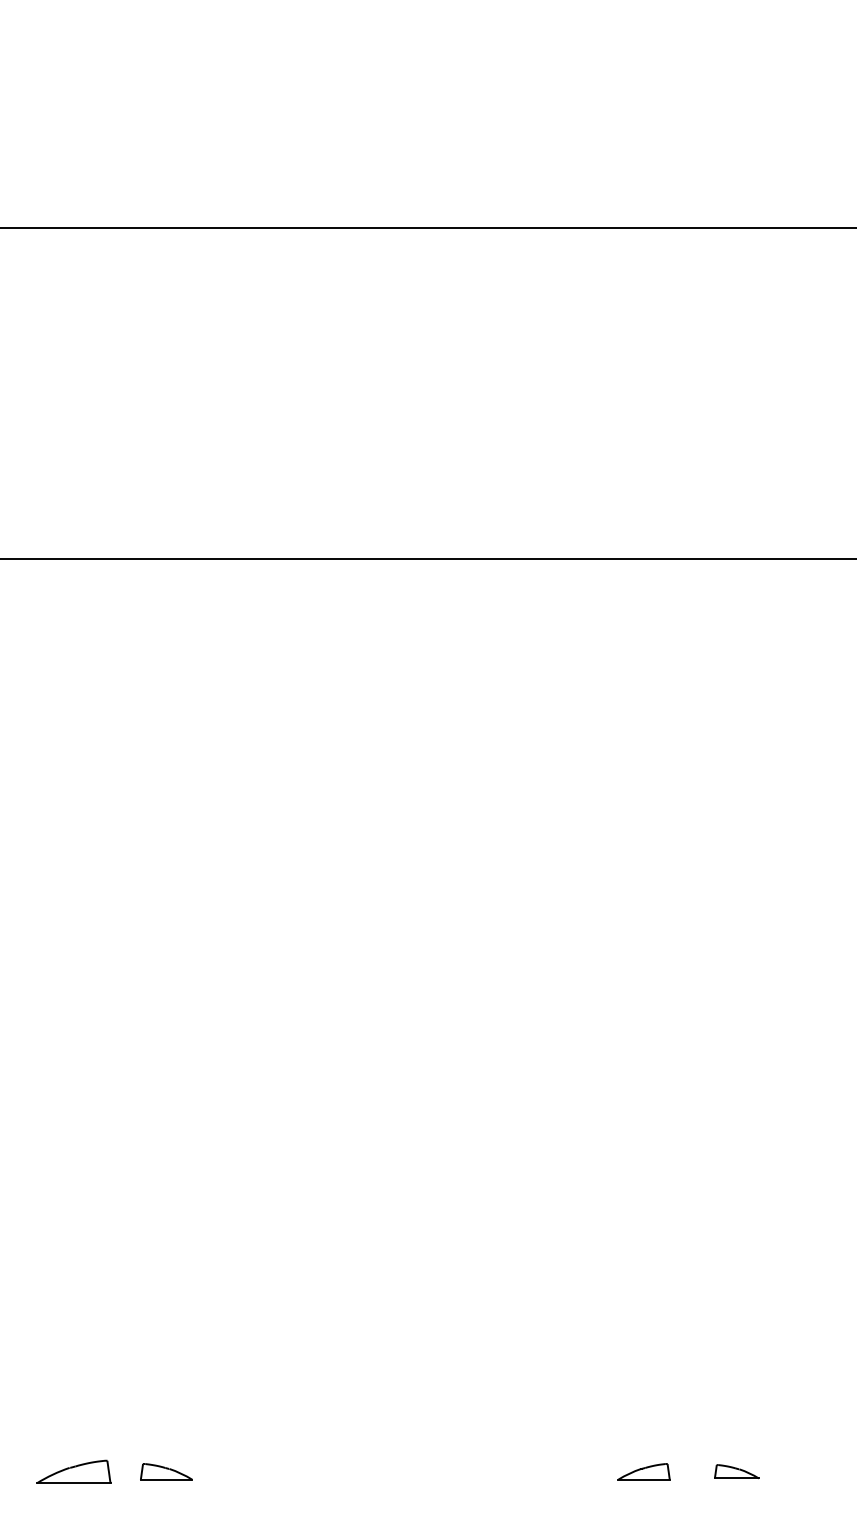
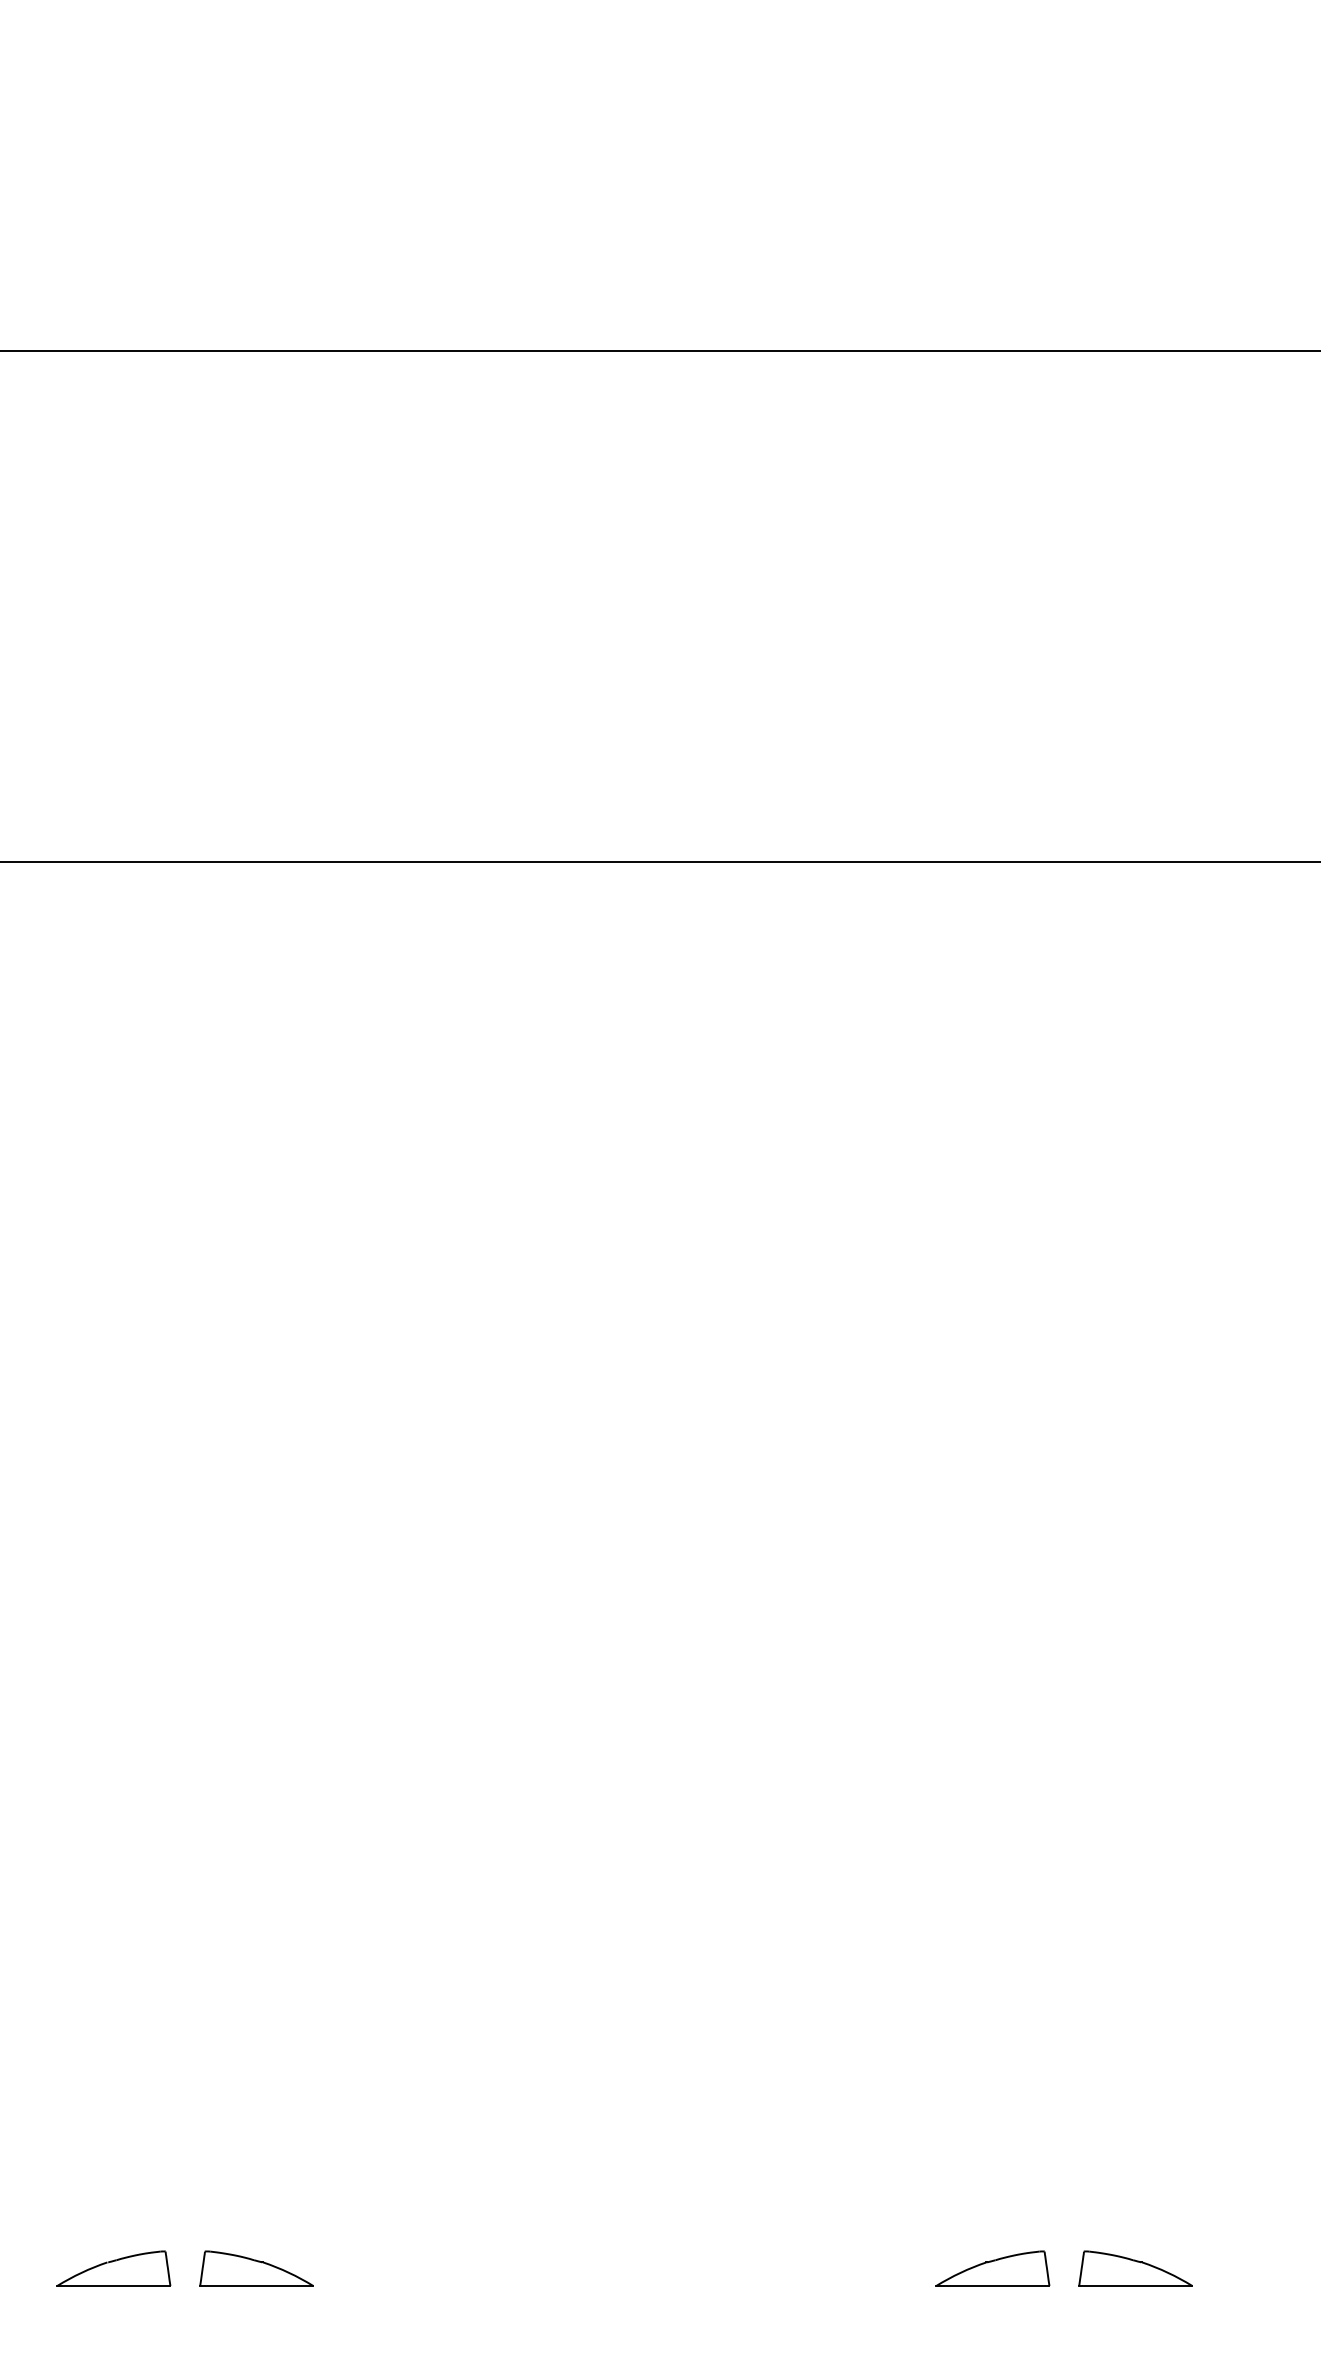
part: (166, 1471) -> (256, 2267), size x1.43
part: (643, 1471) -> (991, 2267), size x1.43
part: (736, 1471) -> (1135, 2267), size x1.67

